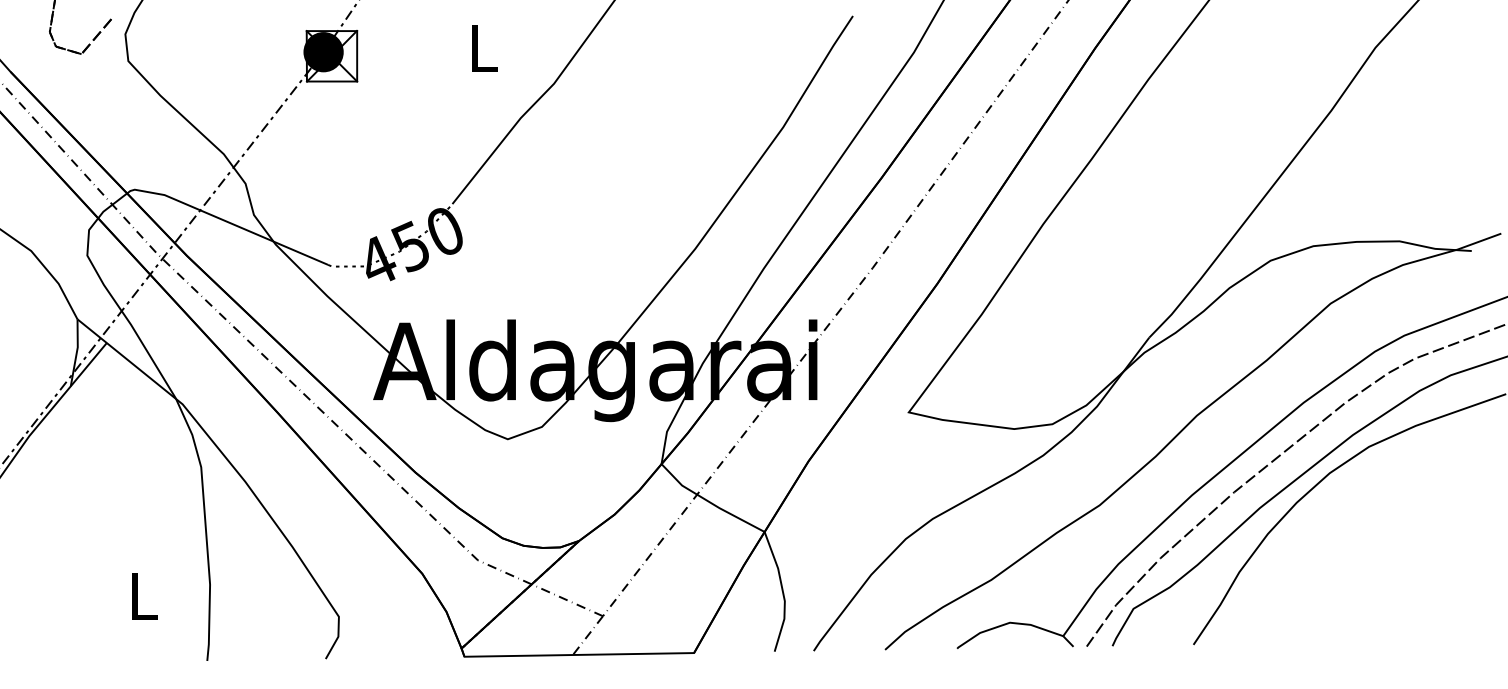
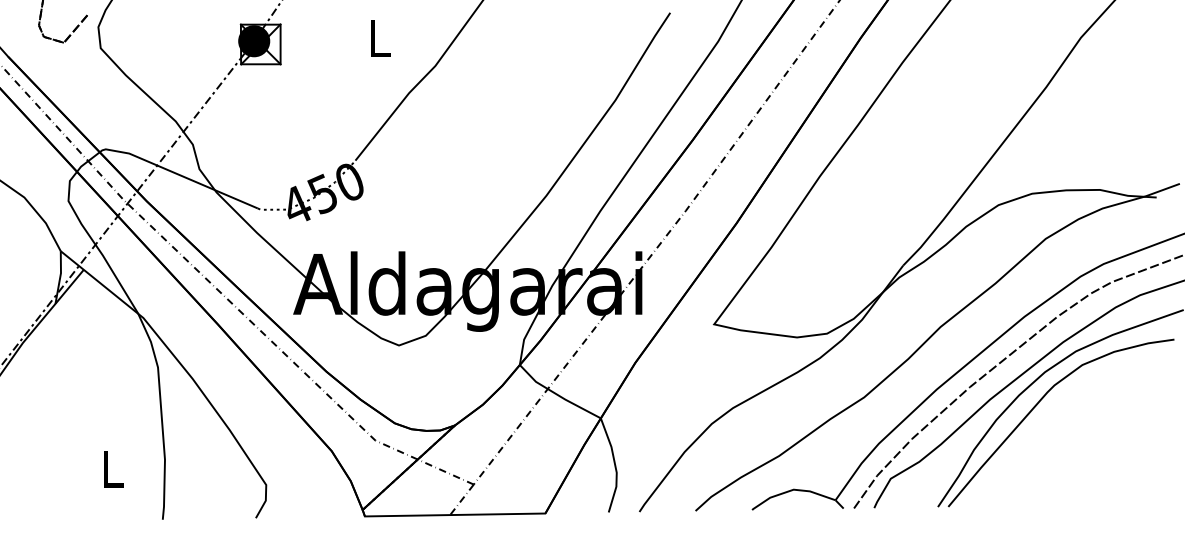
curve: (1323, 511) -> (1040, 402), added

